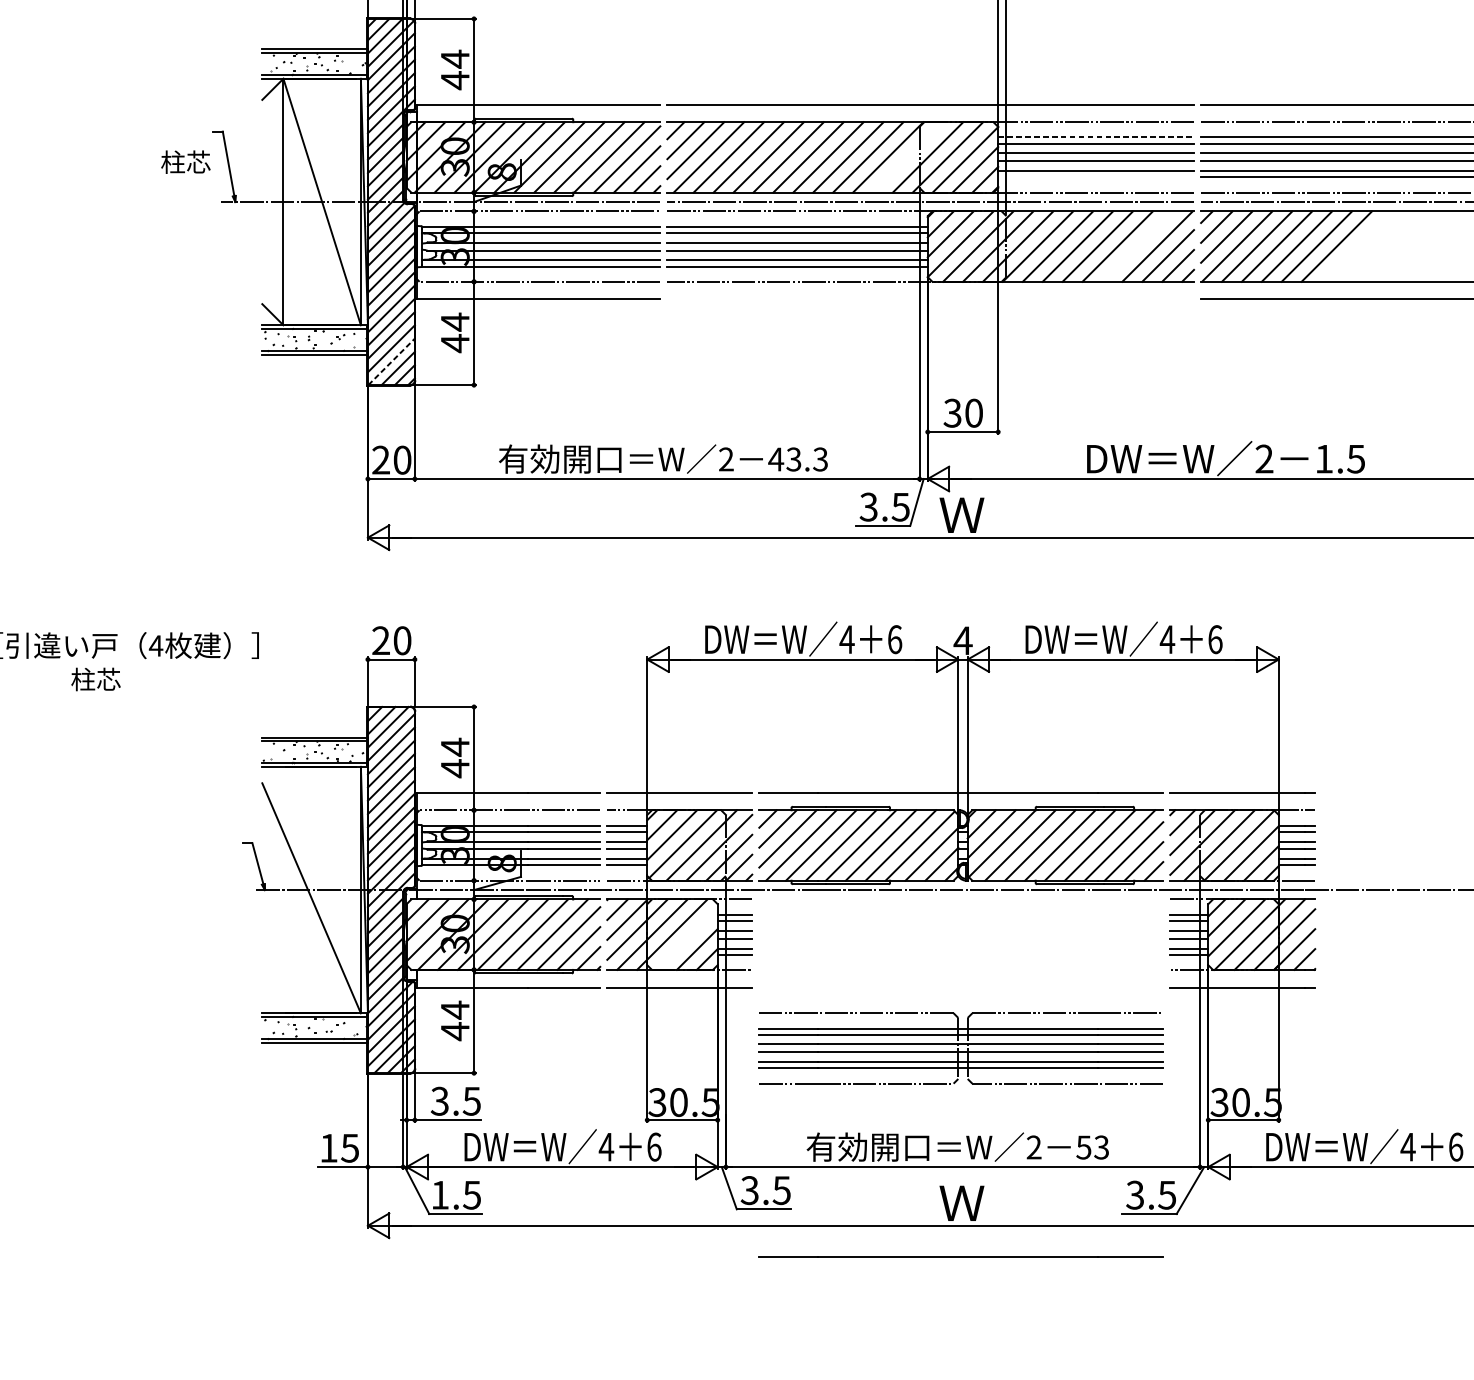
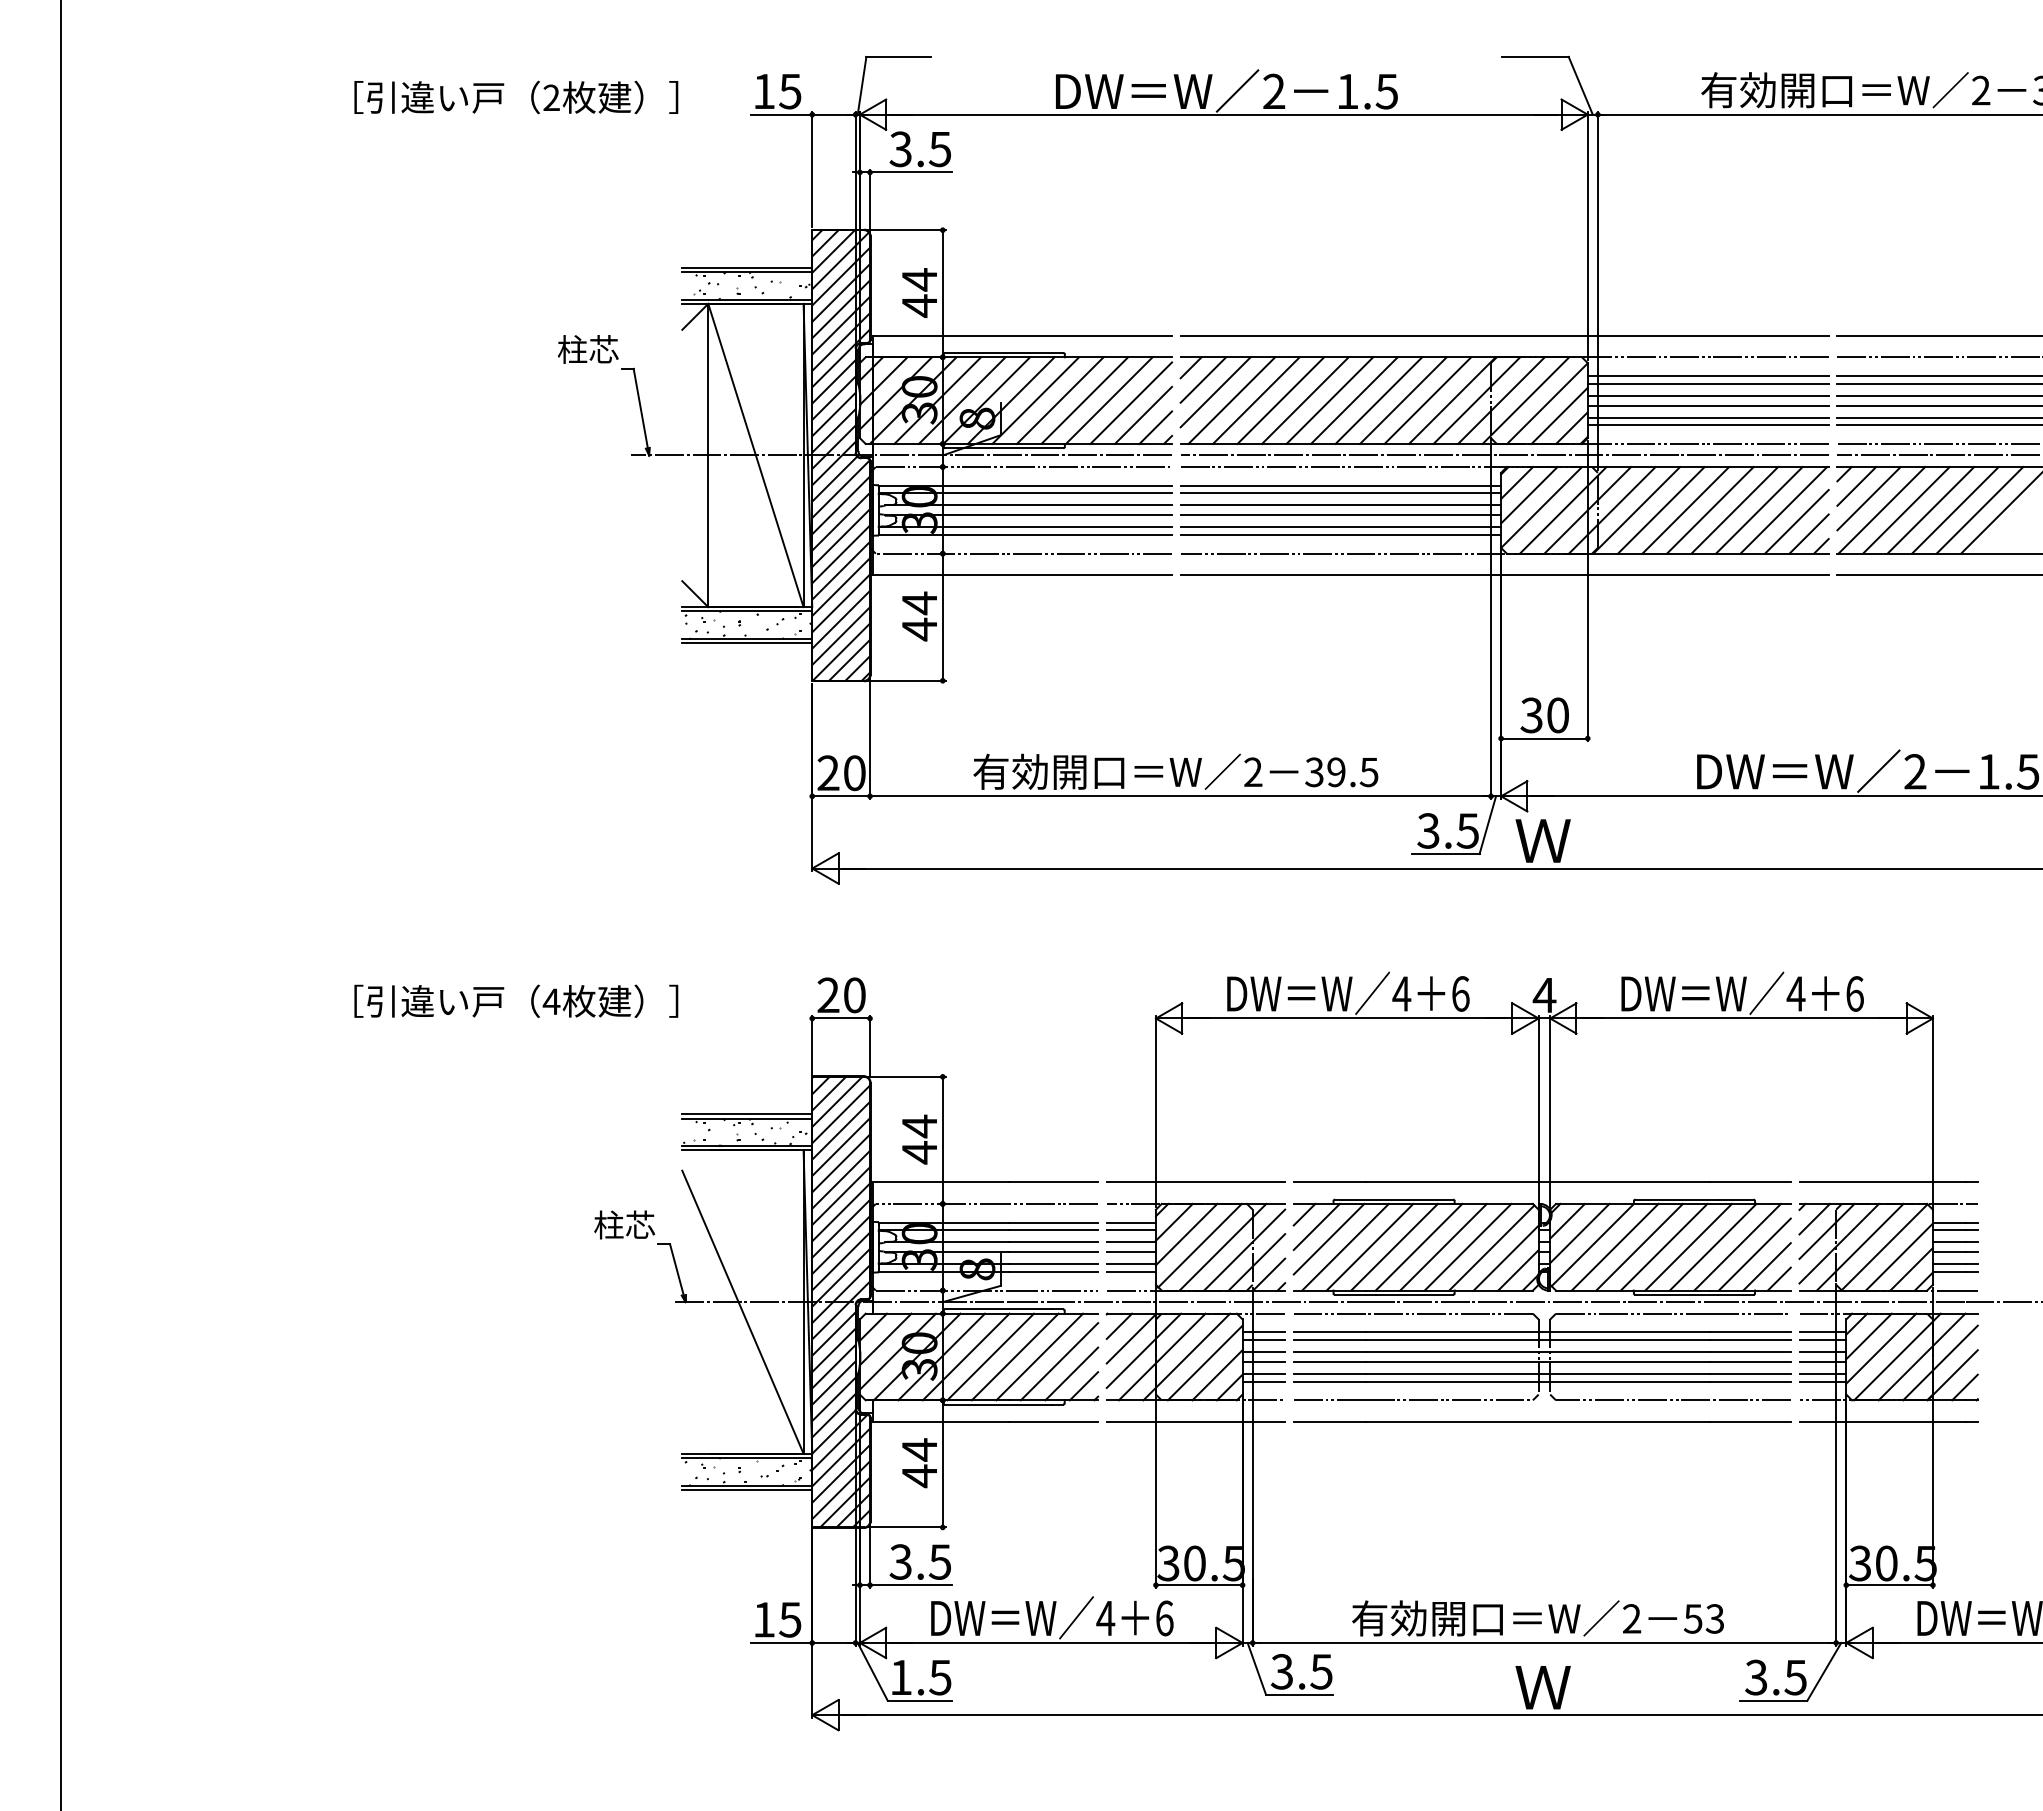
line: (1096, 137) -> (1708, 376), dashed -> solid
line: (907, 157) -> (1476, 400), added
text: (186, 162) -> (588, 349), moved
line: (1095, 177) -> (1707, 425), added
line: (1136, 246) -> (1758, 510), added
line: (930, 299) -> (1504, 575), added
line: (391, 361) -> (841, 651), dashed -> solid
text: (798, 459) -> (1341, 772), 43.3 -> 39.5
text: (95, 679) -> (624, 1224), moved
line: (686, 939) -> (1204, 1362), added
part: (961, 1048) -> (1542, 1356), moved
line: (961, 1256) -> (1542, 1421), moved

